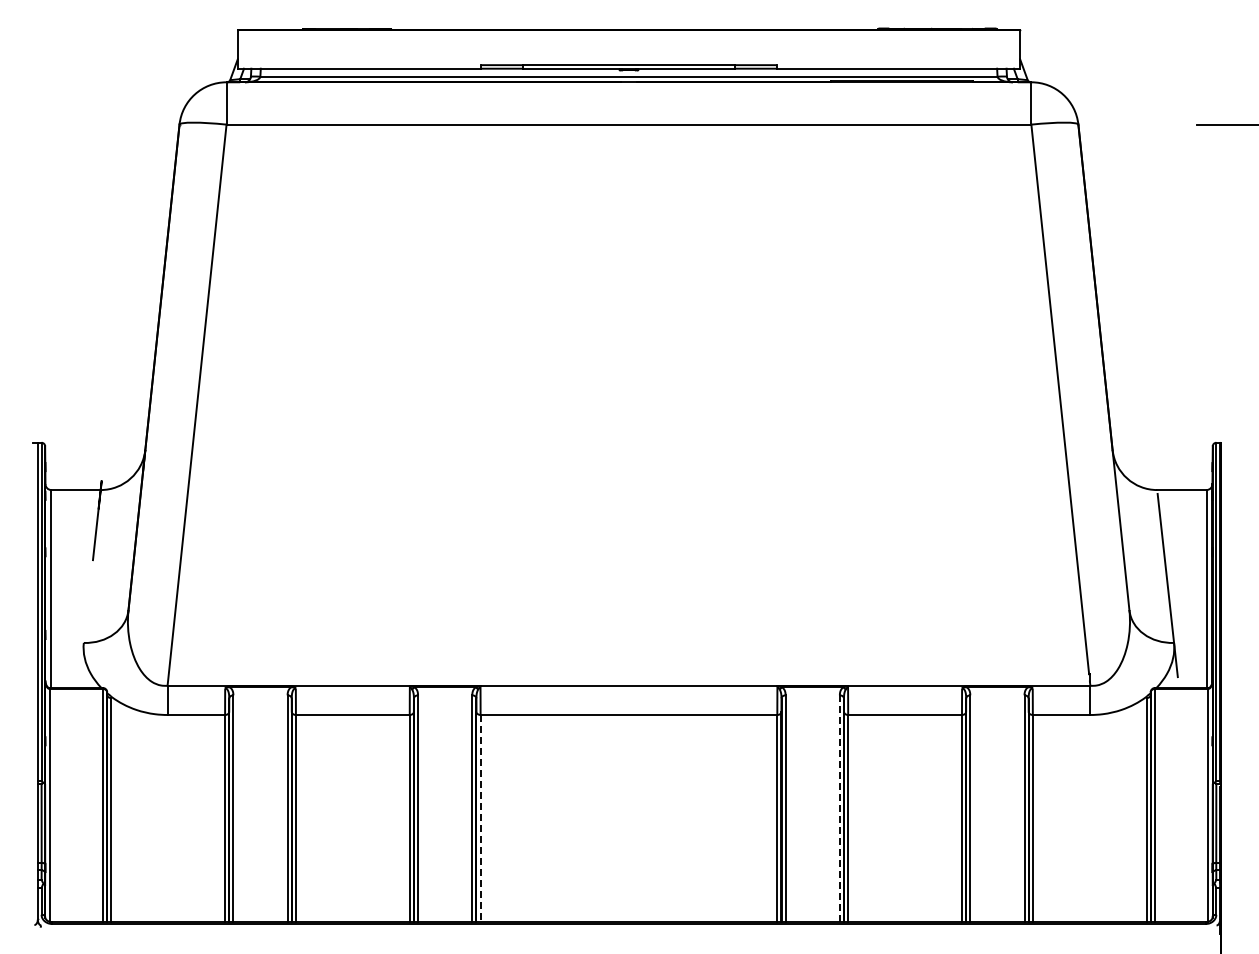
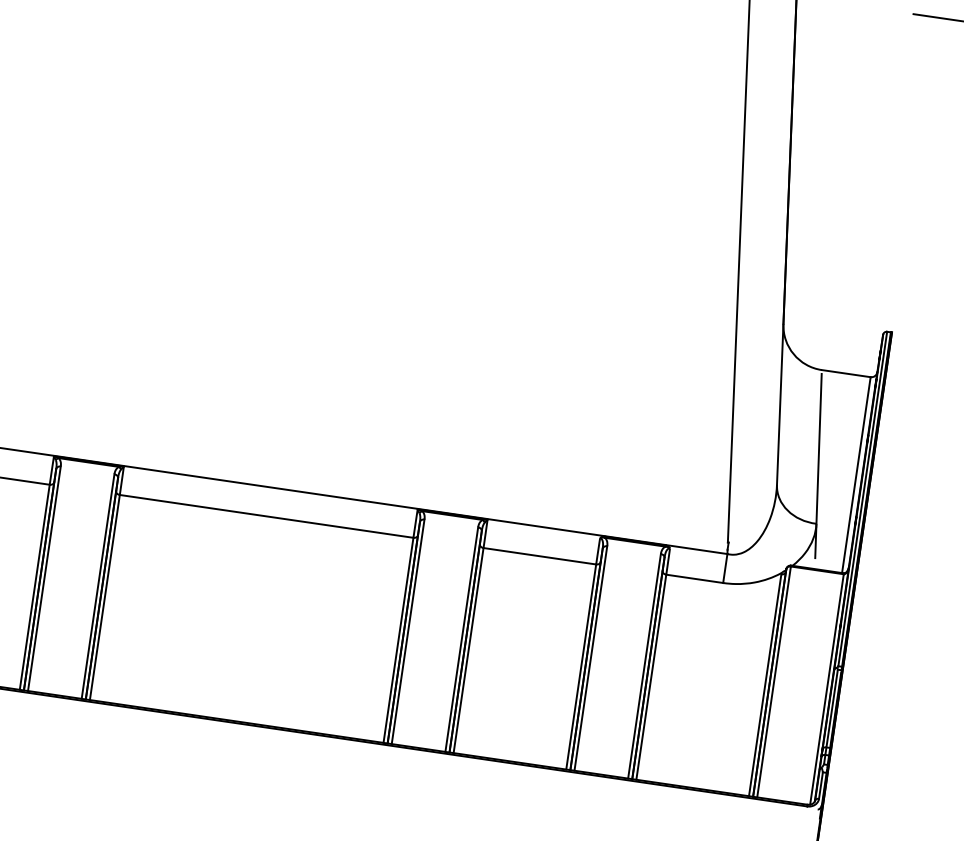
line: (839, 808) -> (461, 639), dashed -> solid
line: (480, 818) -> (104, 597), dashed -> solid

